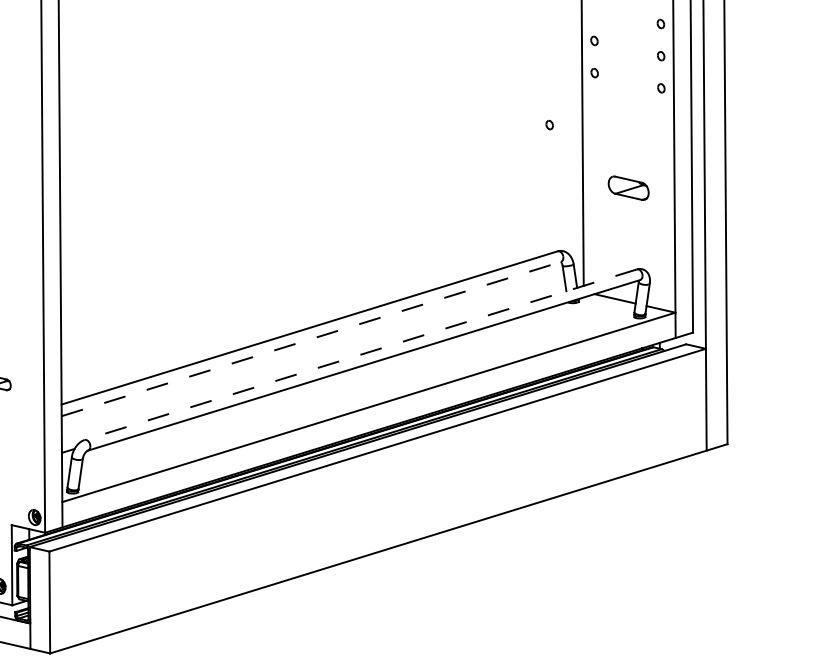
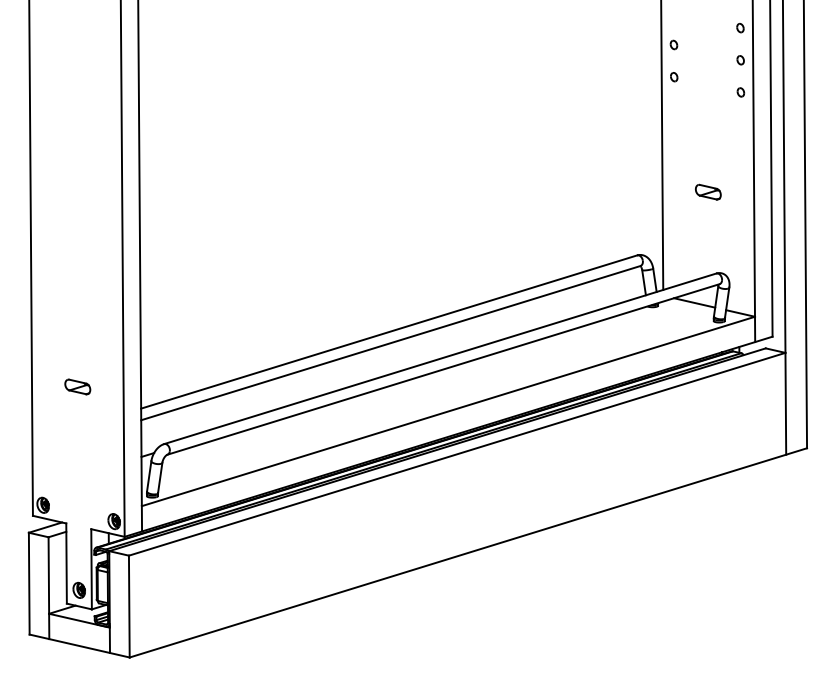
part: (549, 125) -> (629, 129), removed
part: (628, 187) -> (708, 191), size x0.62
line: (311, 339) -> (391, 343), dashed -> solid
line: (360, 354) -> (440, 358), dashed -> solid

